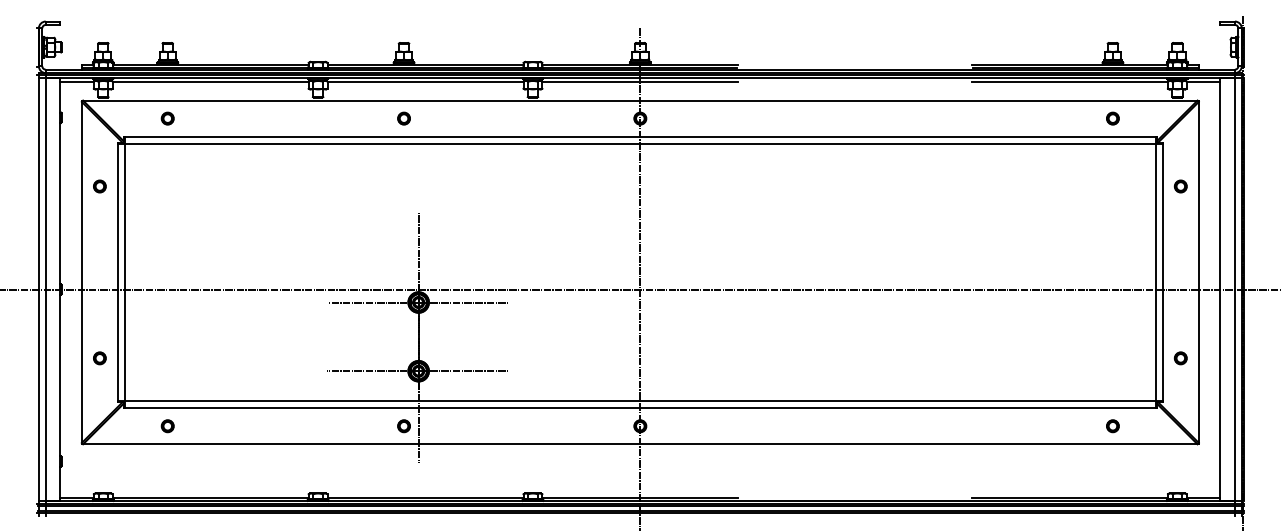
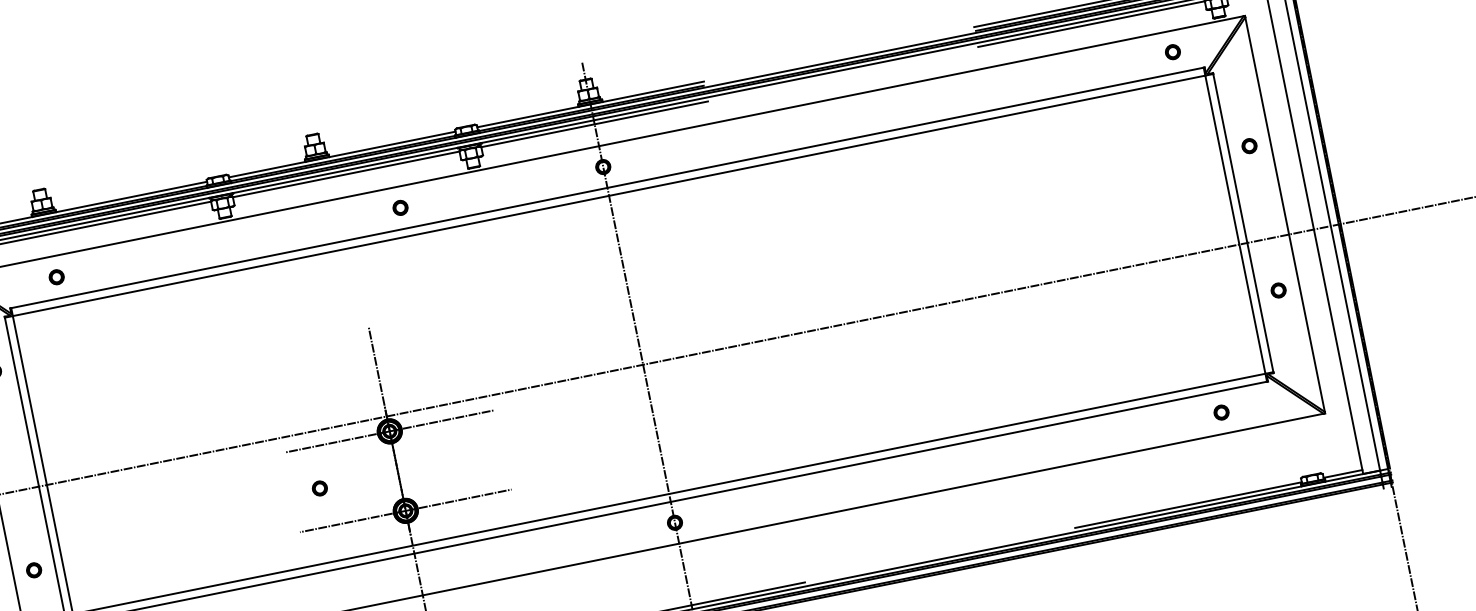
circle: (403, 118) -> (399, 207), moved
circle: (1112, 118) -> (1172, 52), moved
part: (1180, 186) -> (1249, 146), moved
part: (1180, 358) -> (1278, 290), moved
circle: (403, 426) -> (319, 488), moved

